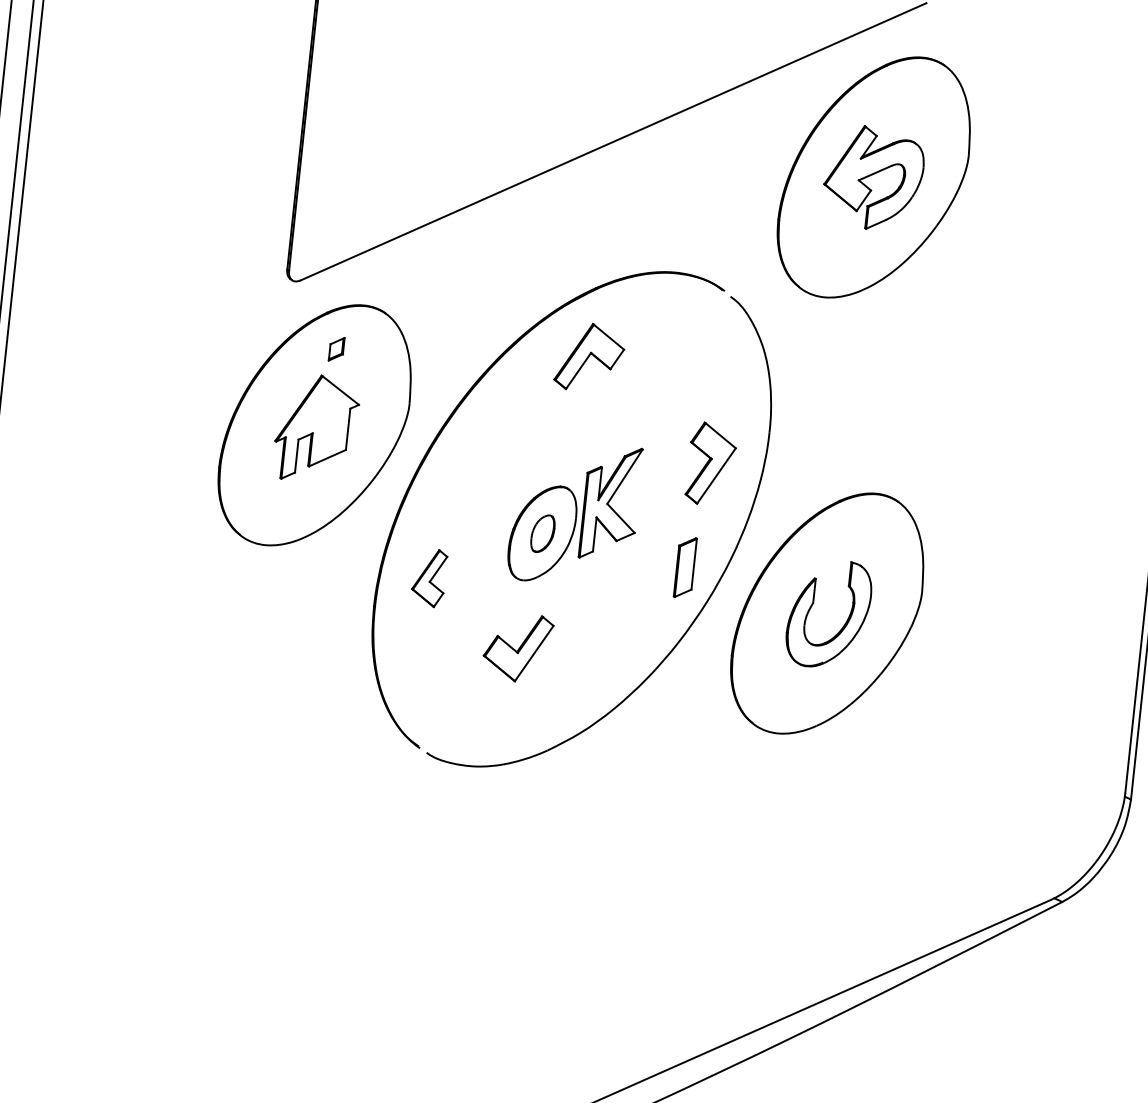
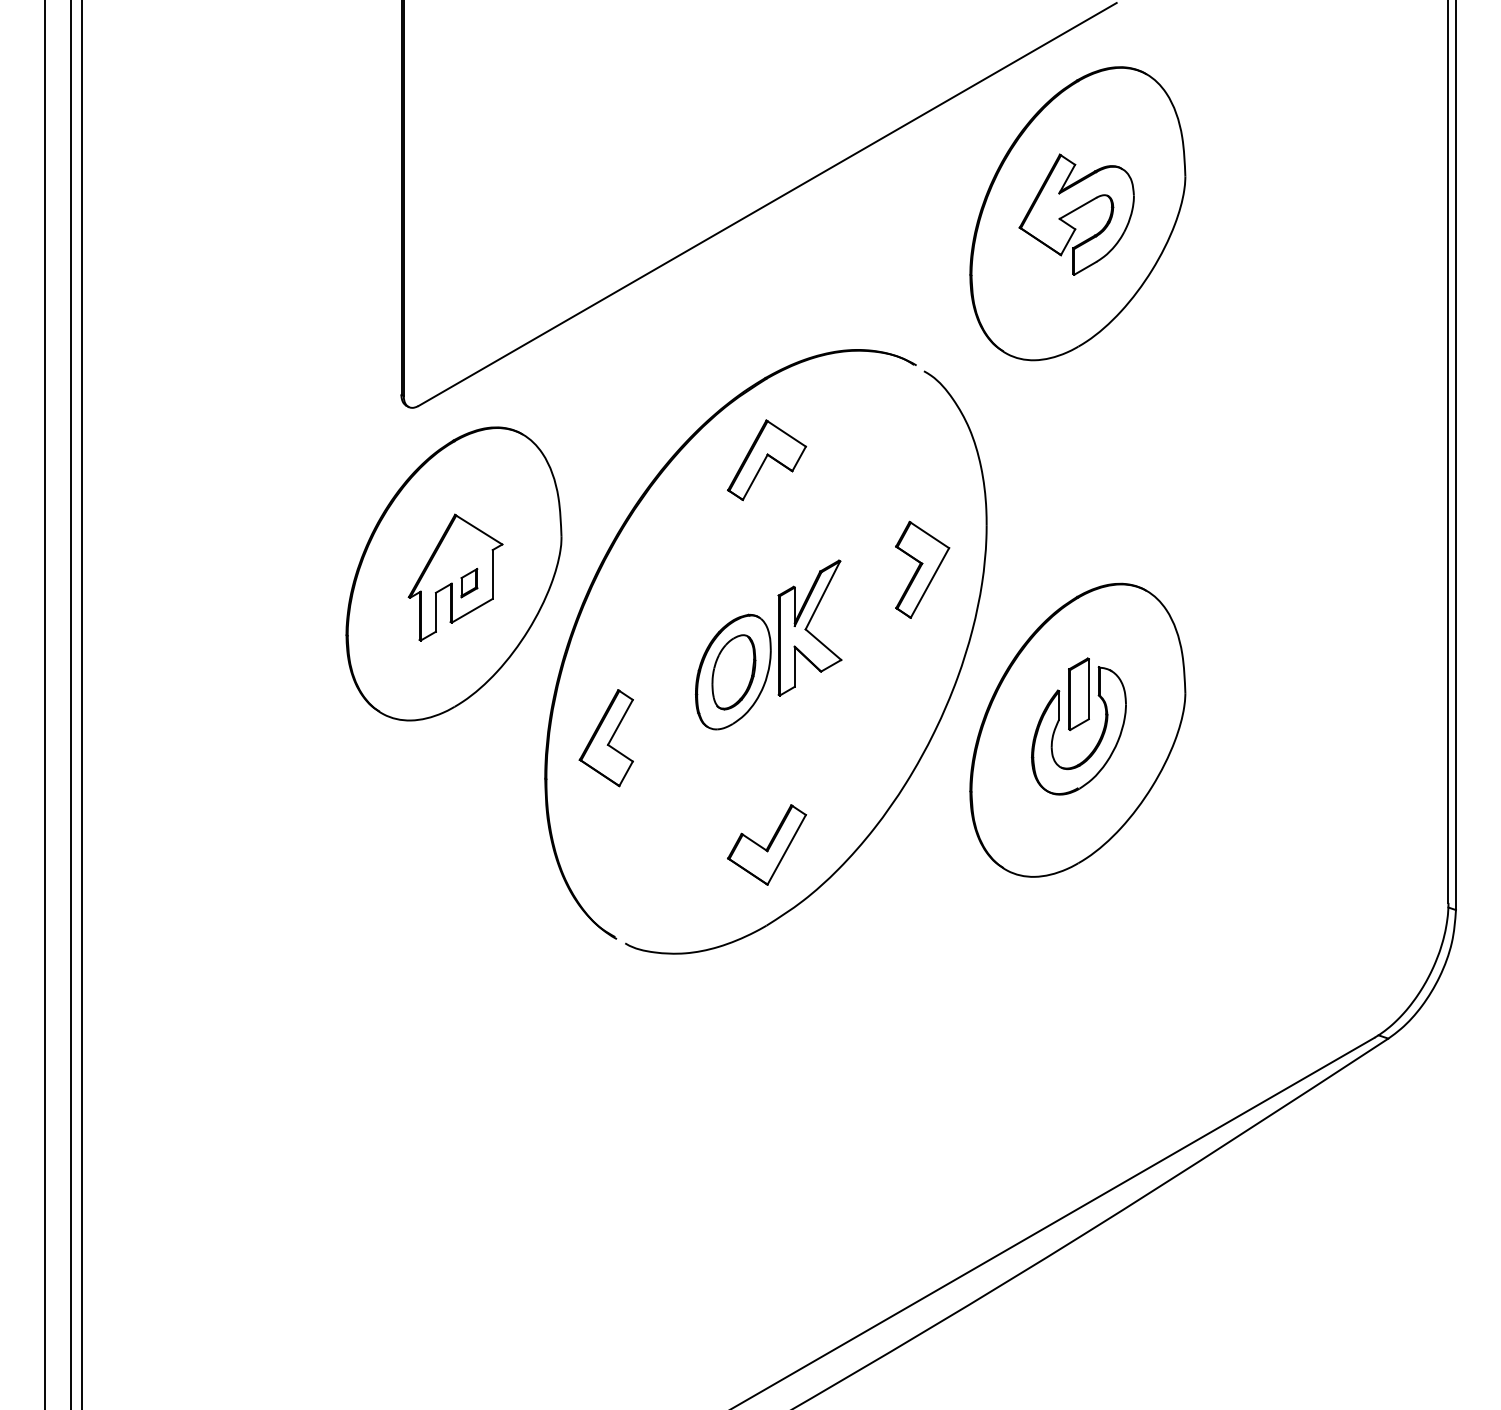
part: (336, 349) -> (469, 583), moved
part: (542, 533) -> (733, 672), size x1.67
part: (684, 567) -> (1078, 694), moved
part: (428, 577) -> (605, 738), size x1.43
part: (517, 647) -> (766, 844), moved

